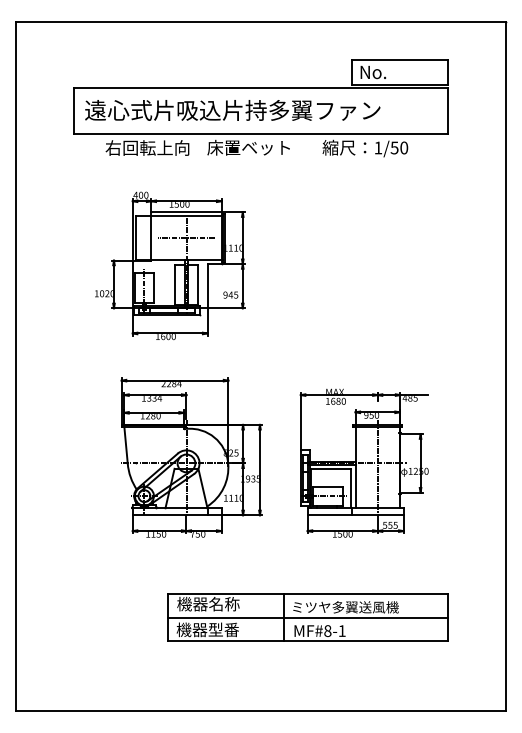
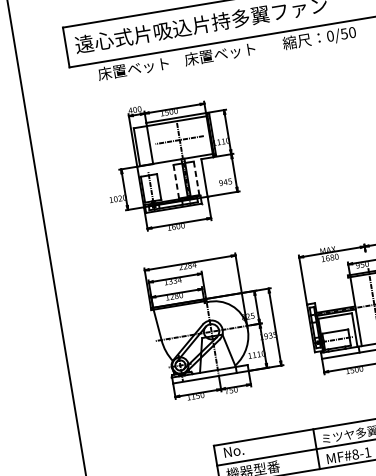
text: (147, 147) -> (133, 68), 右回転上向 -> 床置ベット
text: (378, 147) -> (330, 35), 1/50 -> 0/50
line: (174, 285) -> (176, 182), solid -> dashed
line: (198, 285) -> (196, 178), solid -> dashed
text: (208, 603) -> (250, 447), 機器名称 -> No.

